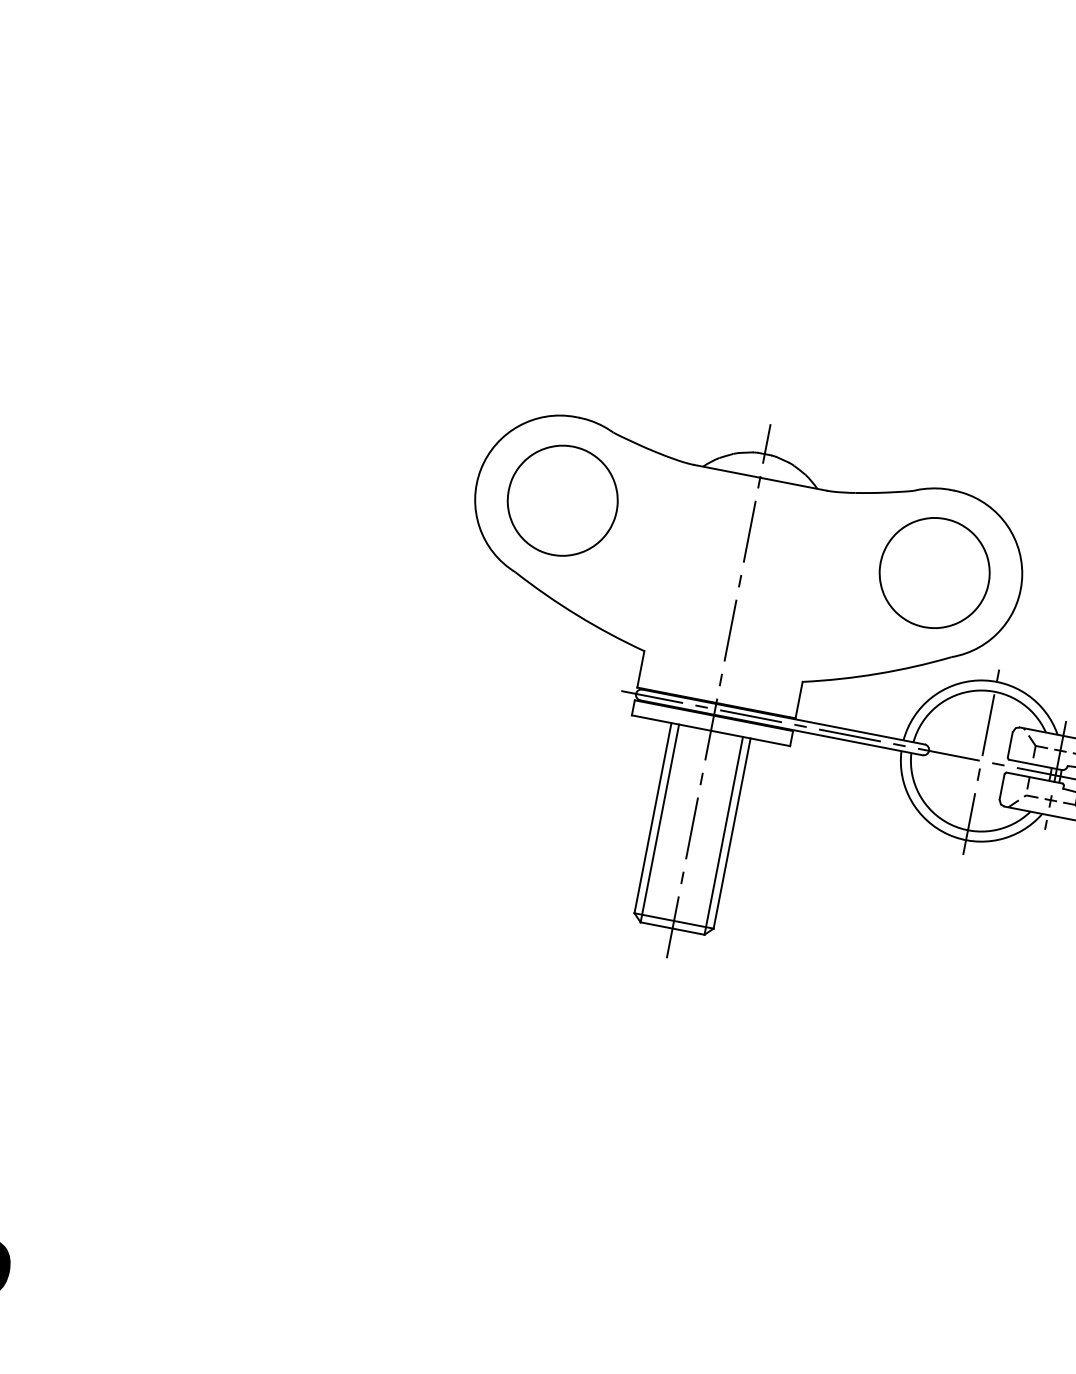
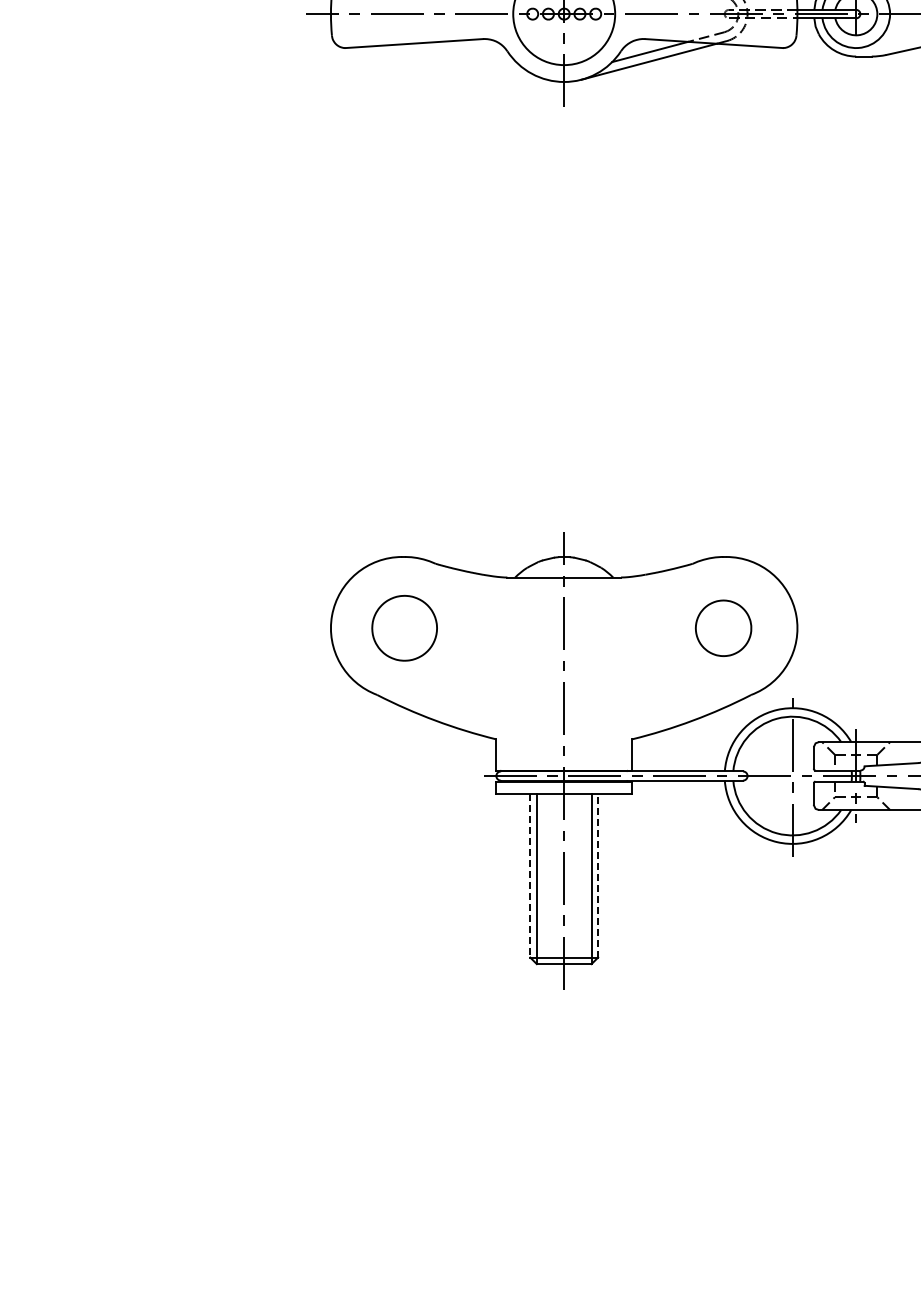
part: (562, 501) -> (404, 628), size x0.7
part: (934, 573) -> (723, 628), size x0.6
line: (653, 818) -> (530, 876), solid -> dashed
line: (732, 834) -> (598, 876), solid -> dashed

